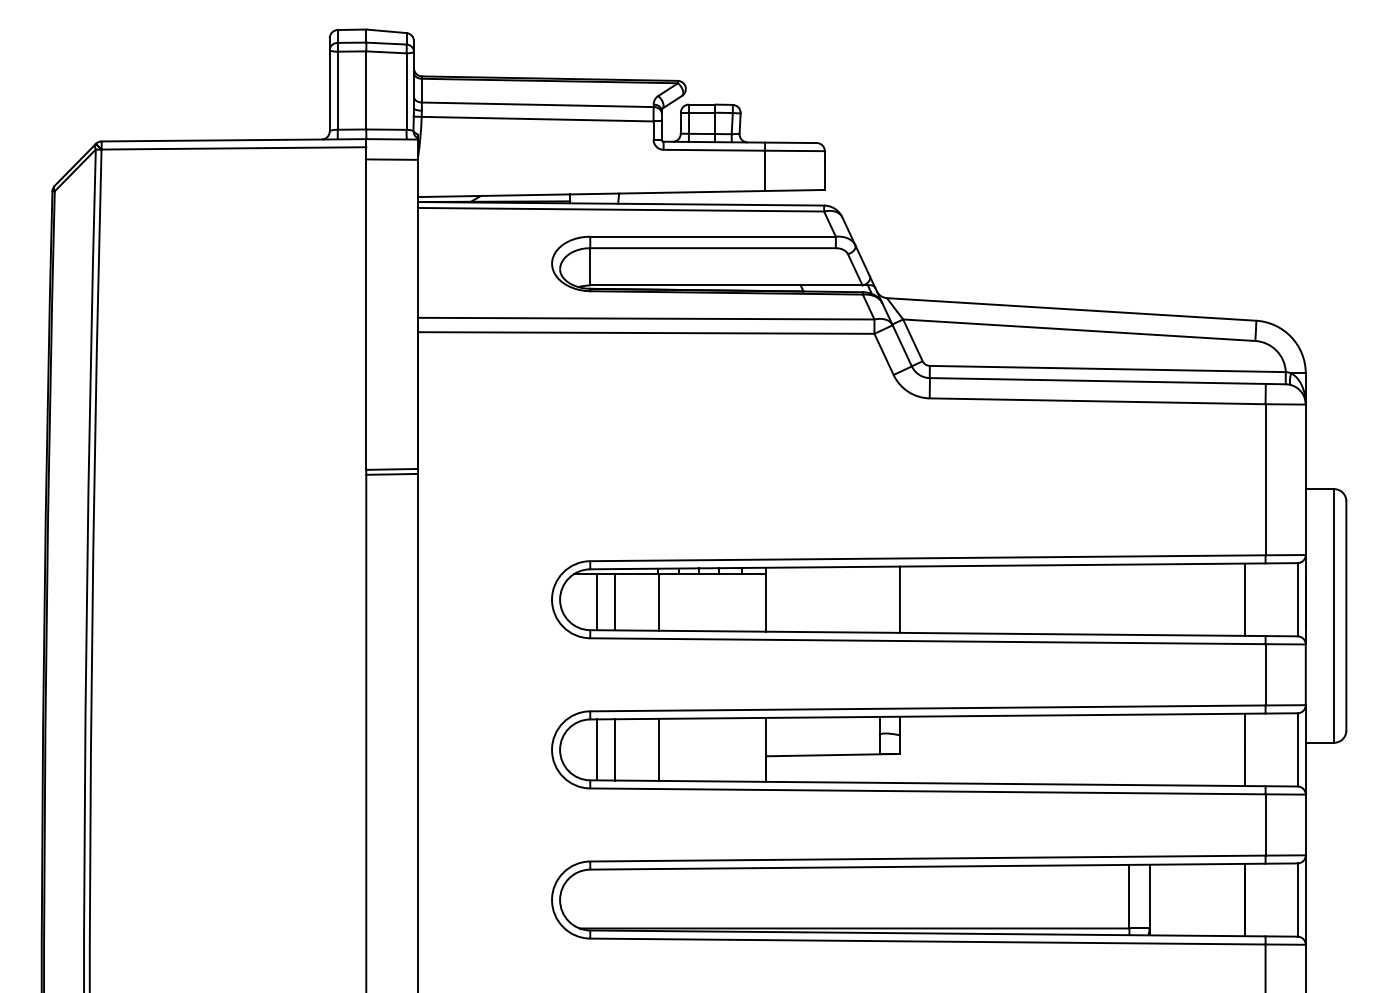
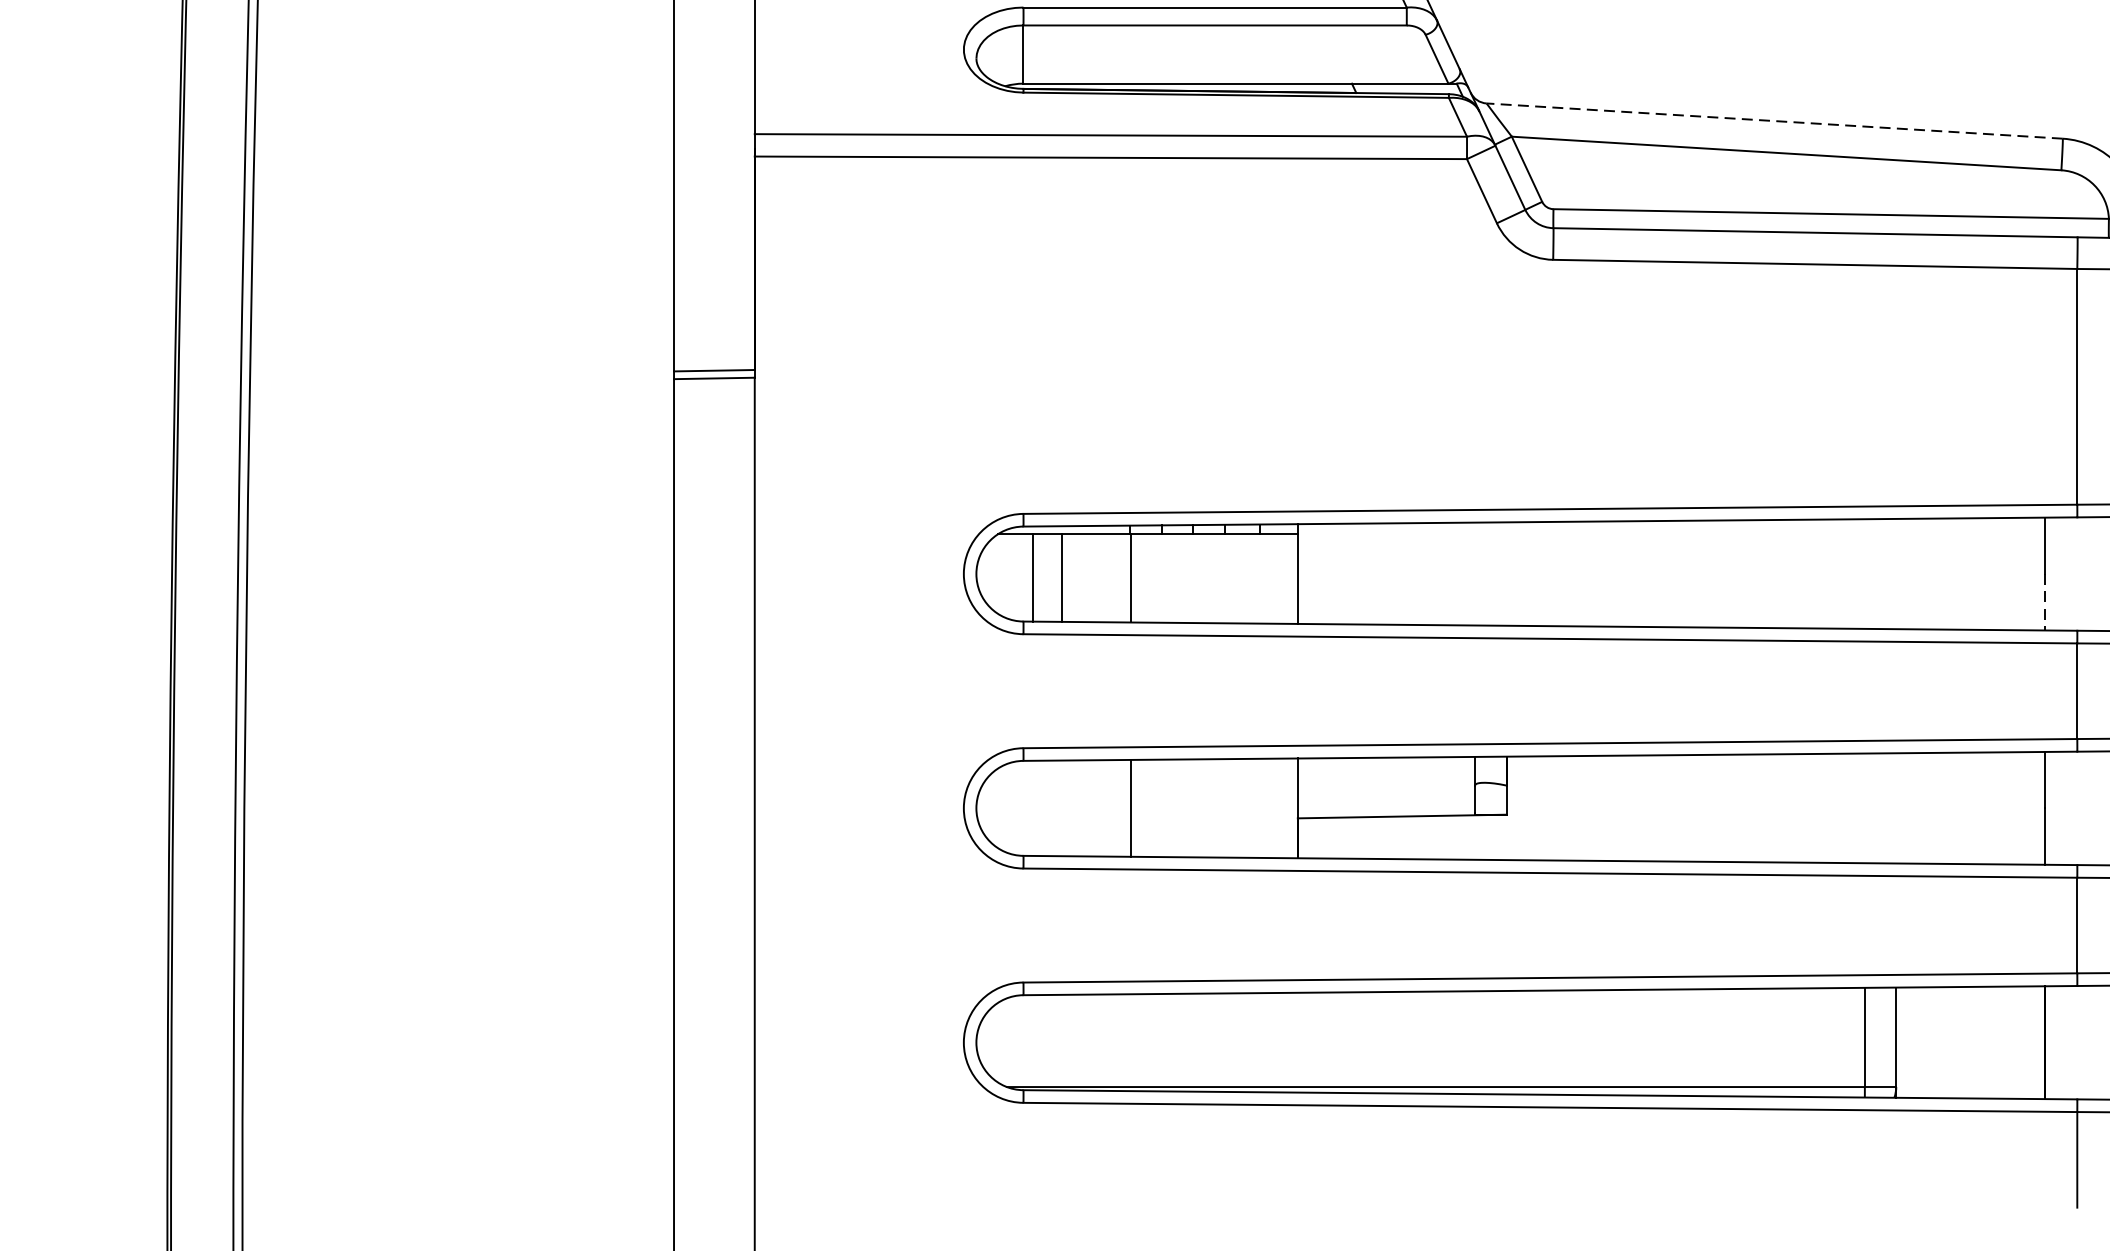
line: (1071, 309) -> (1774, 121), solid -> dashed
line: (899, 599) -> (1506, 573), removed
line: (1244, 618) -> (2044, 603), solid -> dashed
line: (596, 749) -> (1033, 807), removed
line: (614, 749) -> (1061, 807), removed

